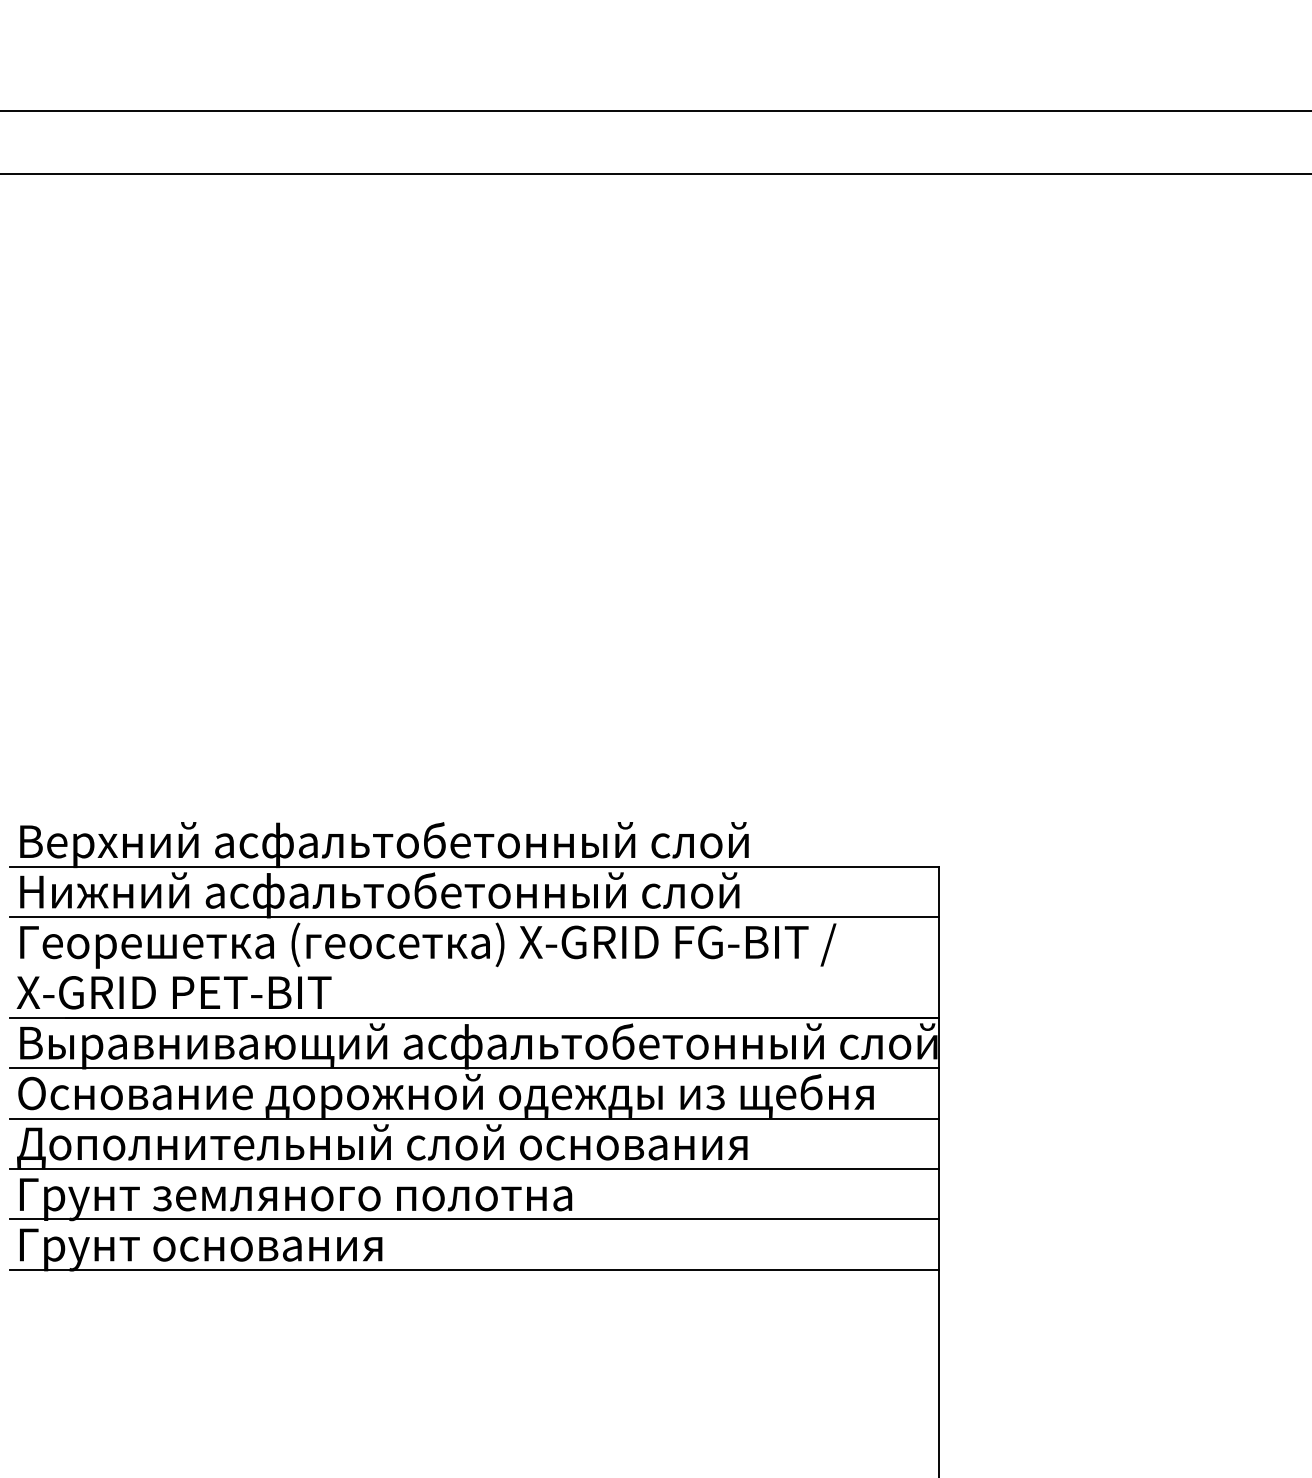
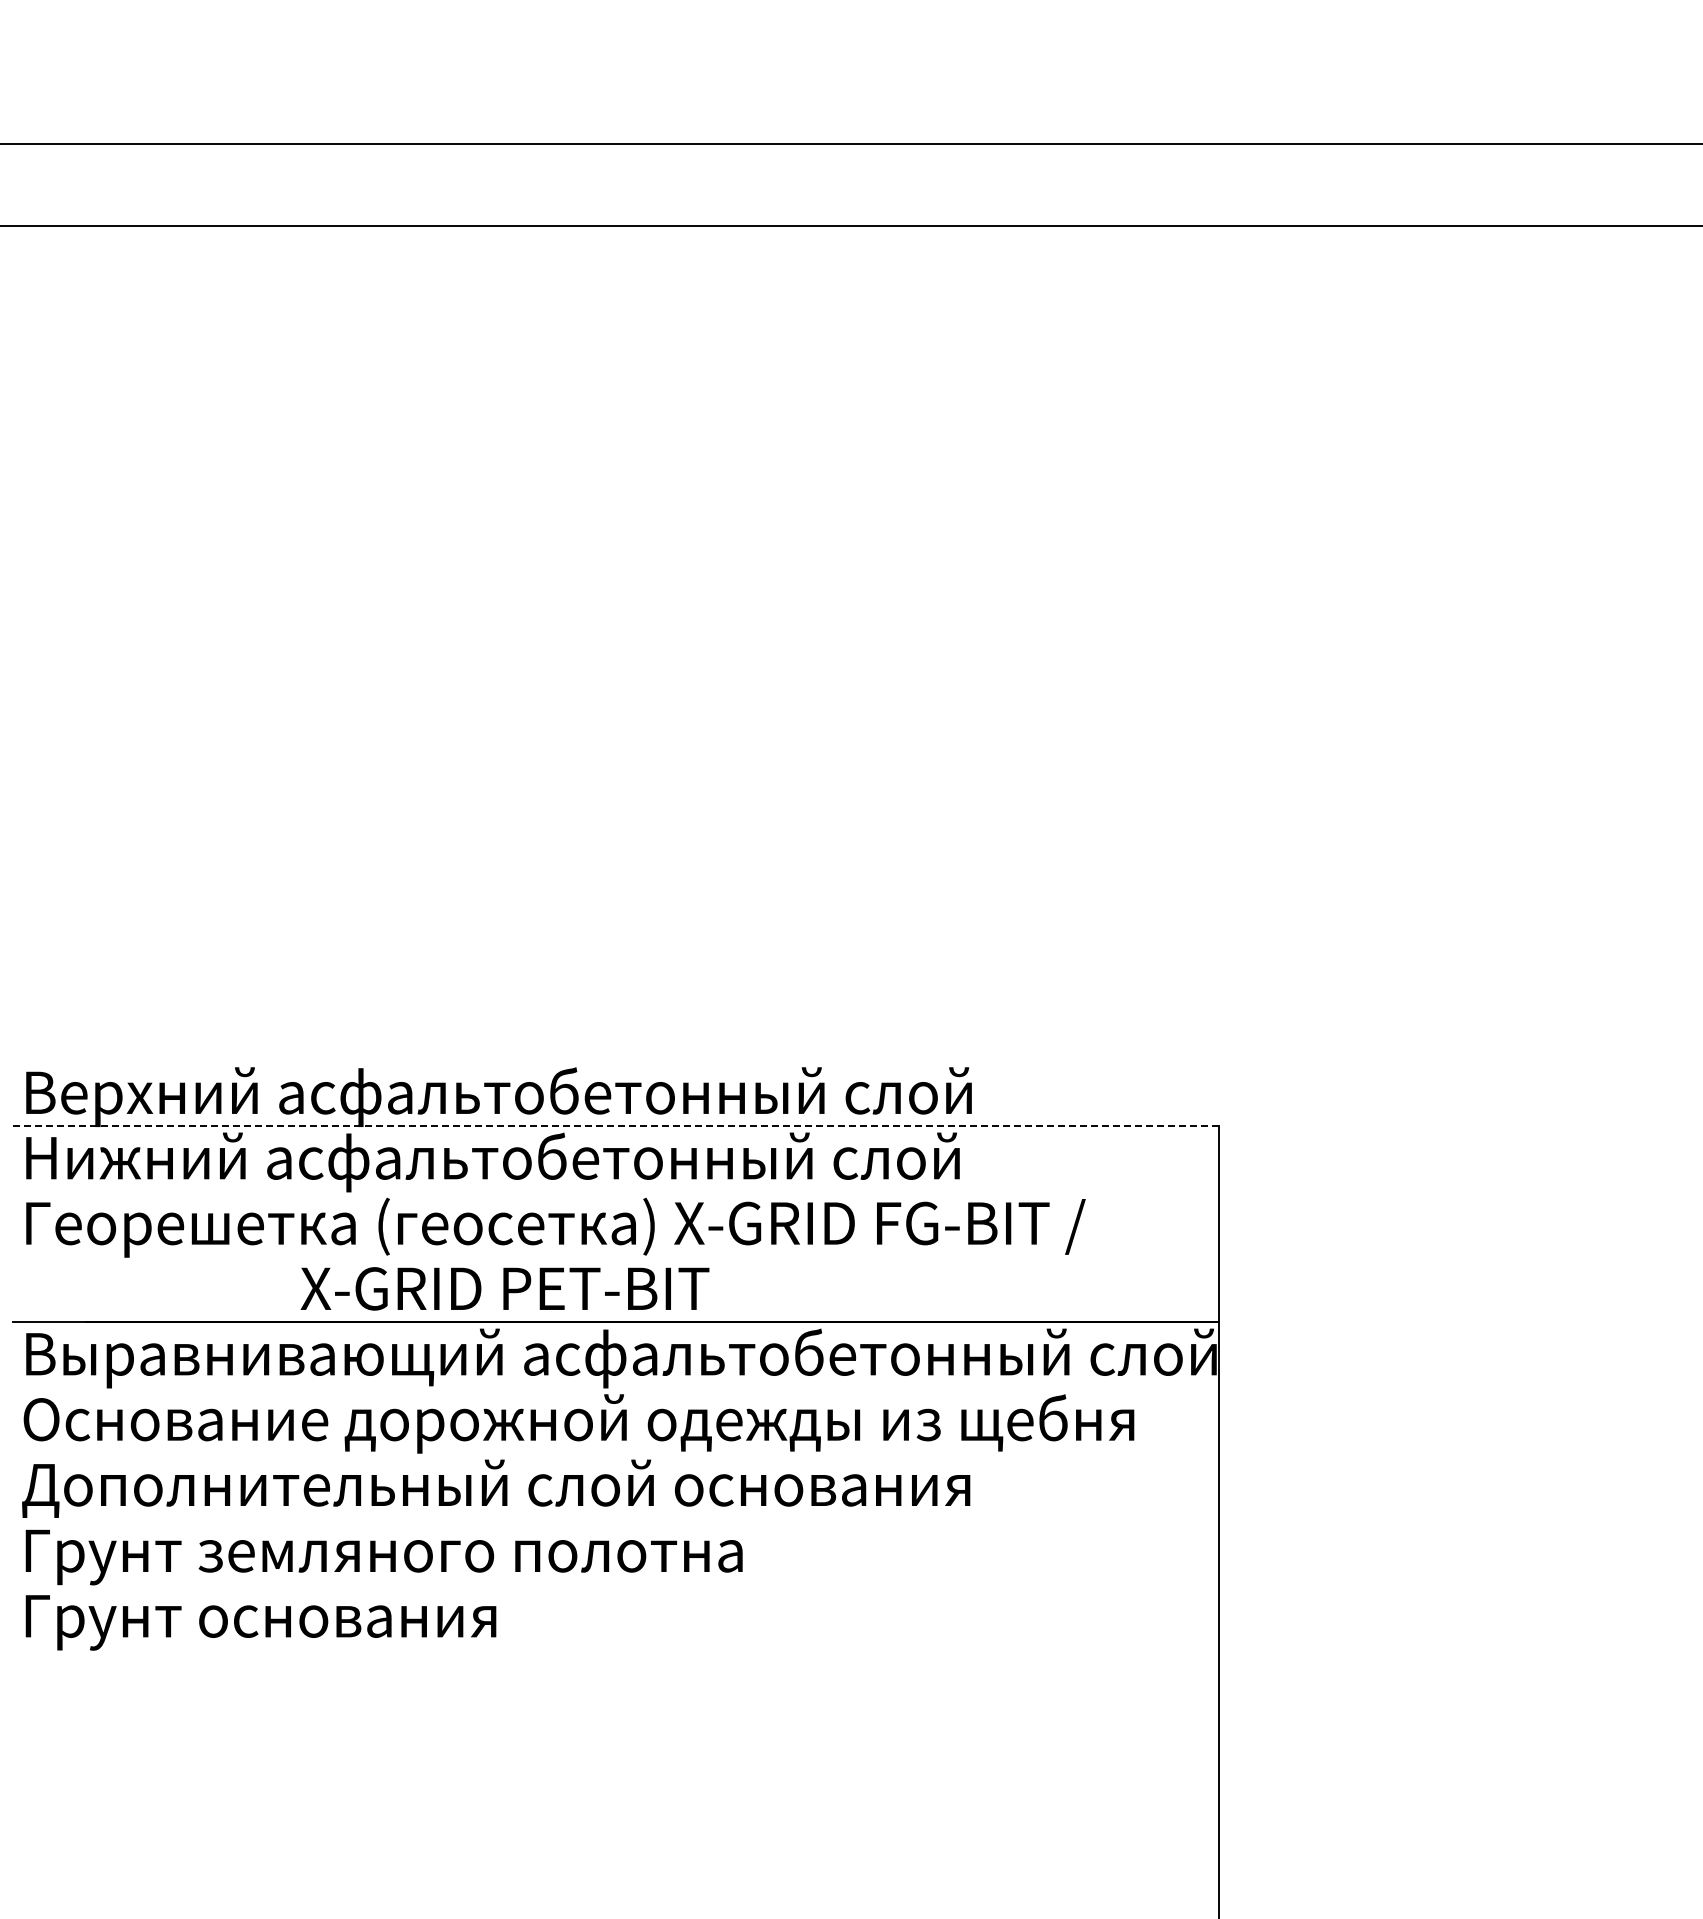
line: (474, 866) -> (616, 1125), solid -> dashed
line: (474, 917) -> (615, 1191), removed
text: (173, 992) -> (504, 1288), moved
line: (474, 1068) -> (615, 1387), removed
line: (474, 1118) -> (615, 1452), removed
line: (474, 1168) -> (615, 1517), removed
line: (474, 1219) -> (615, 1583), removed
line: (474, 1269) -> (615, 1648), removed

